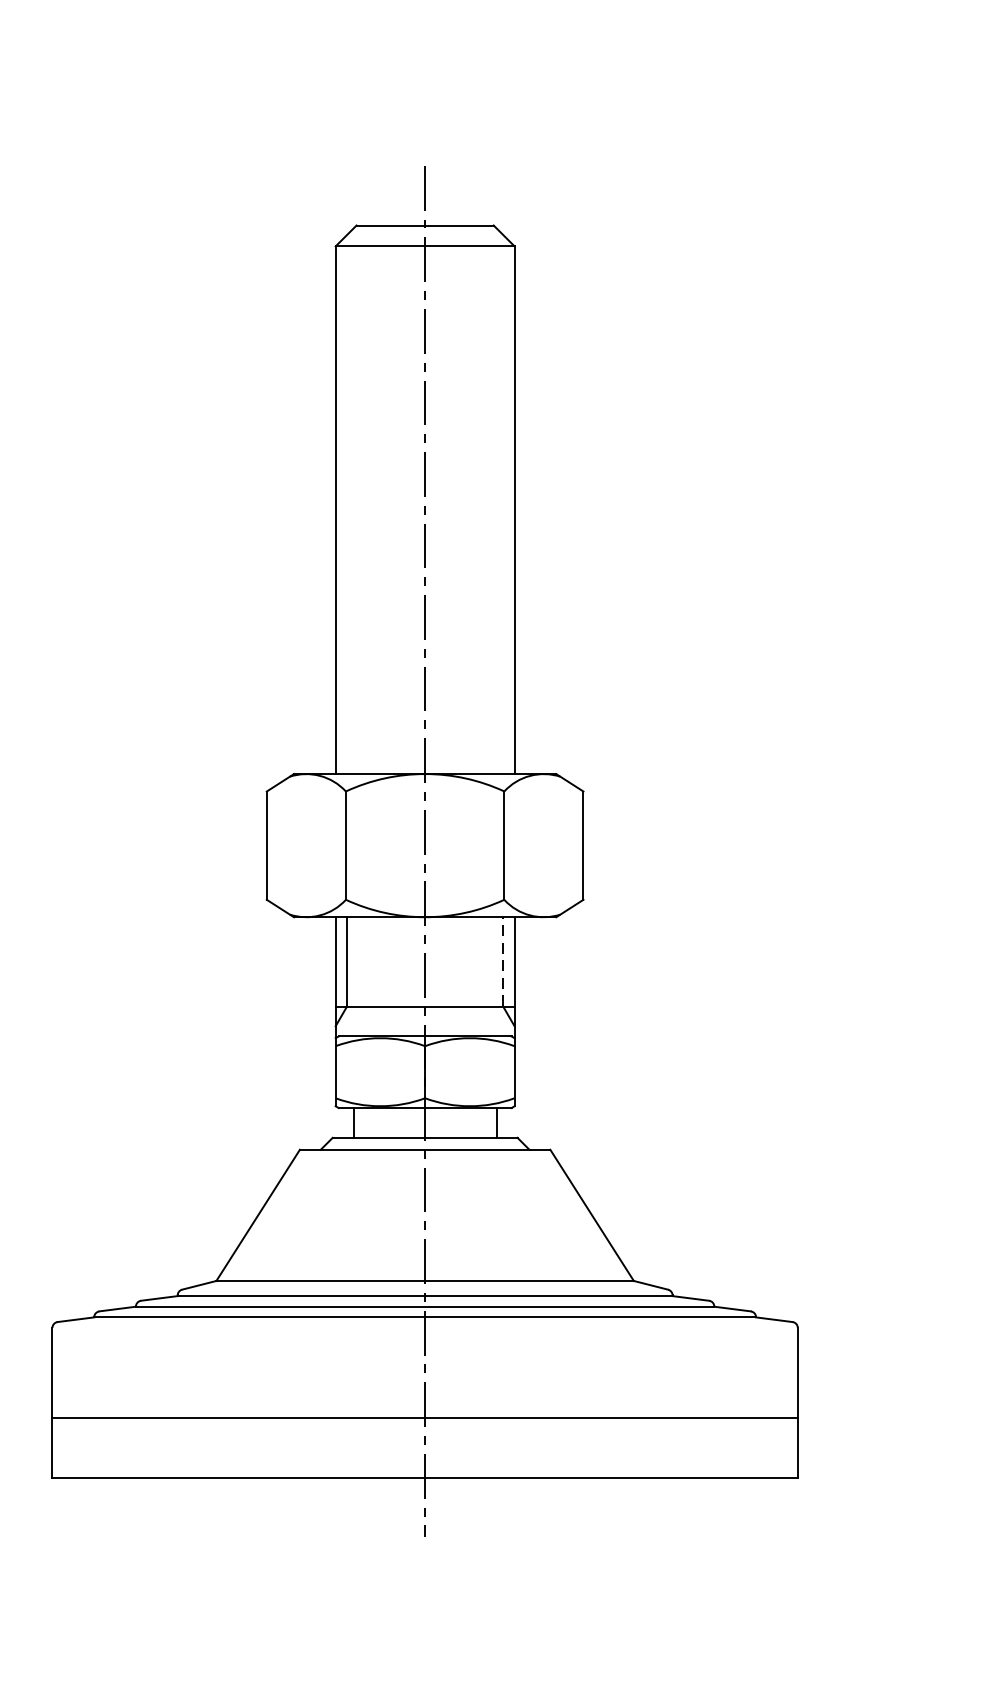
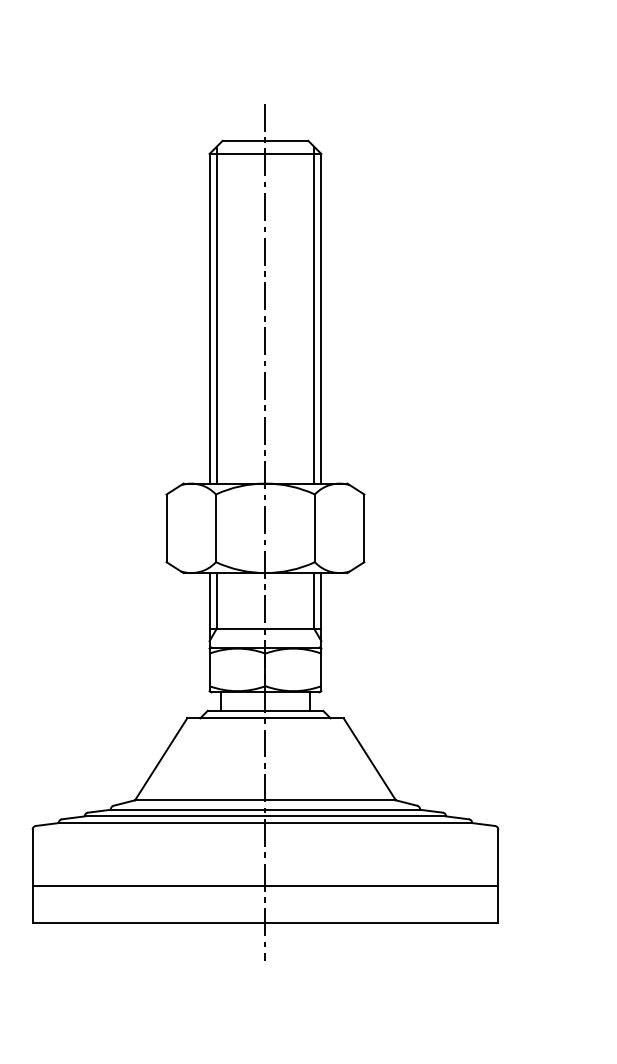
line: (346, 503) -> (216, 314), added
line: (503, 503) -> (314, 314), added
line: (503, 962) -> (314, 601), dashed -> solid

